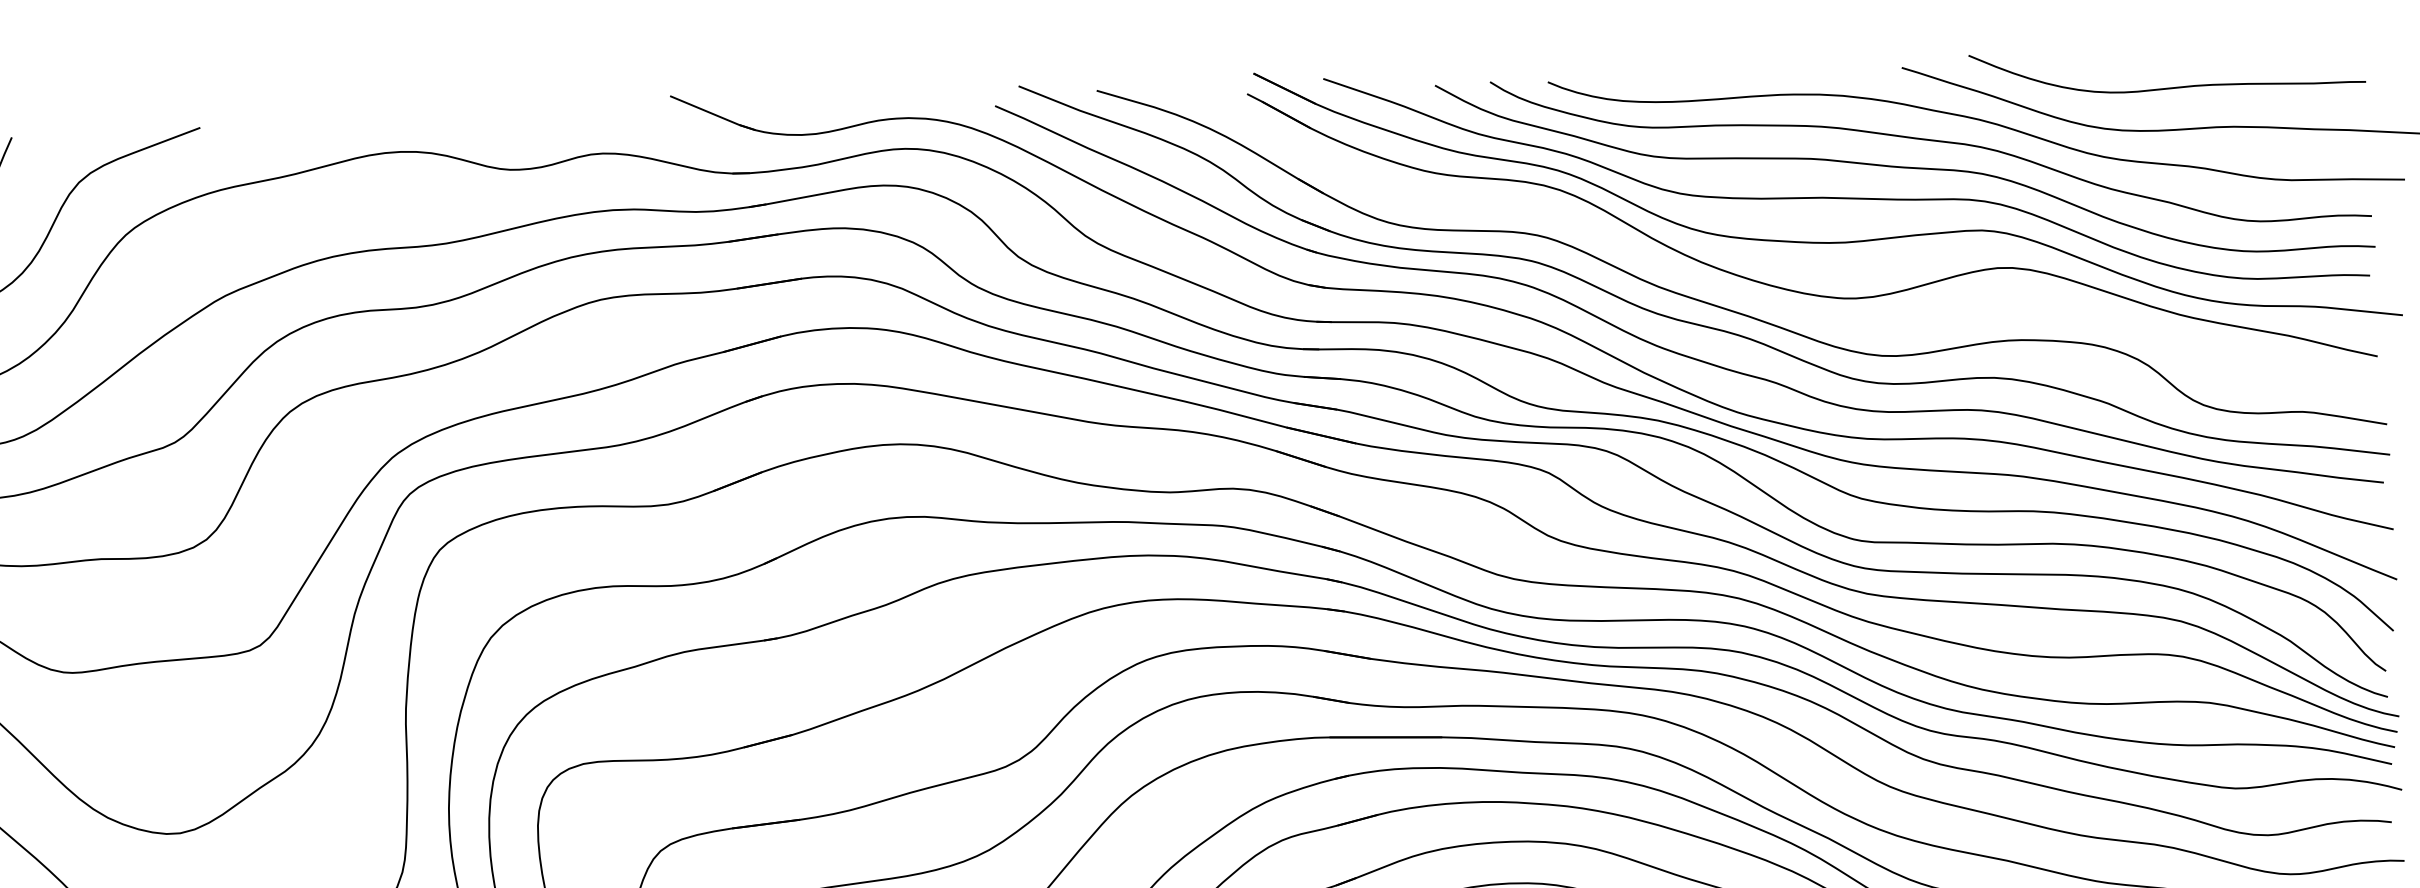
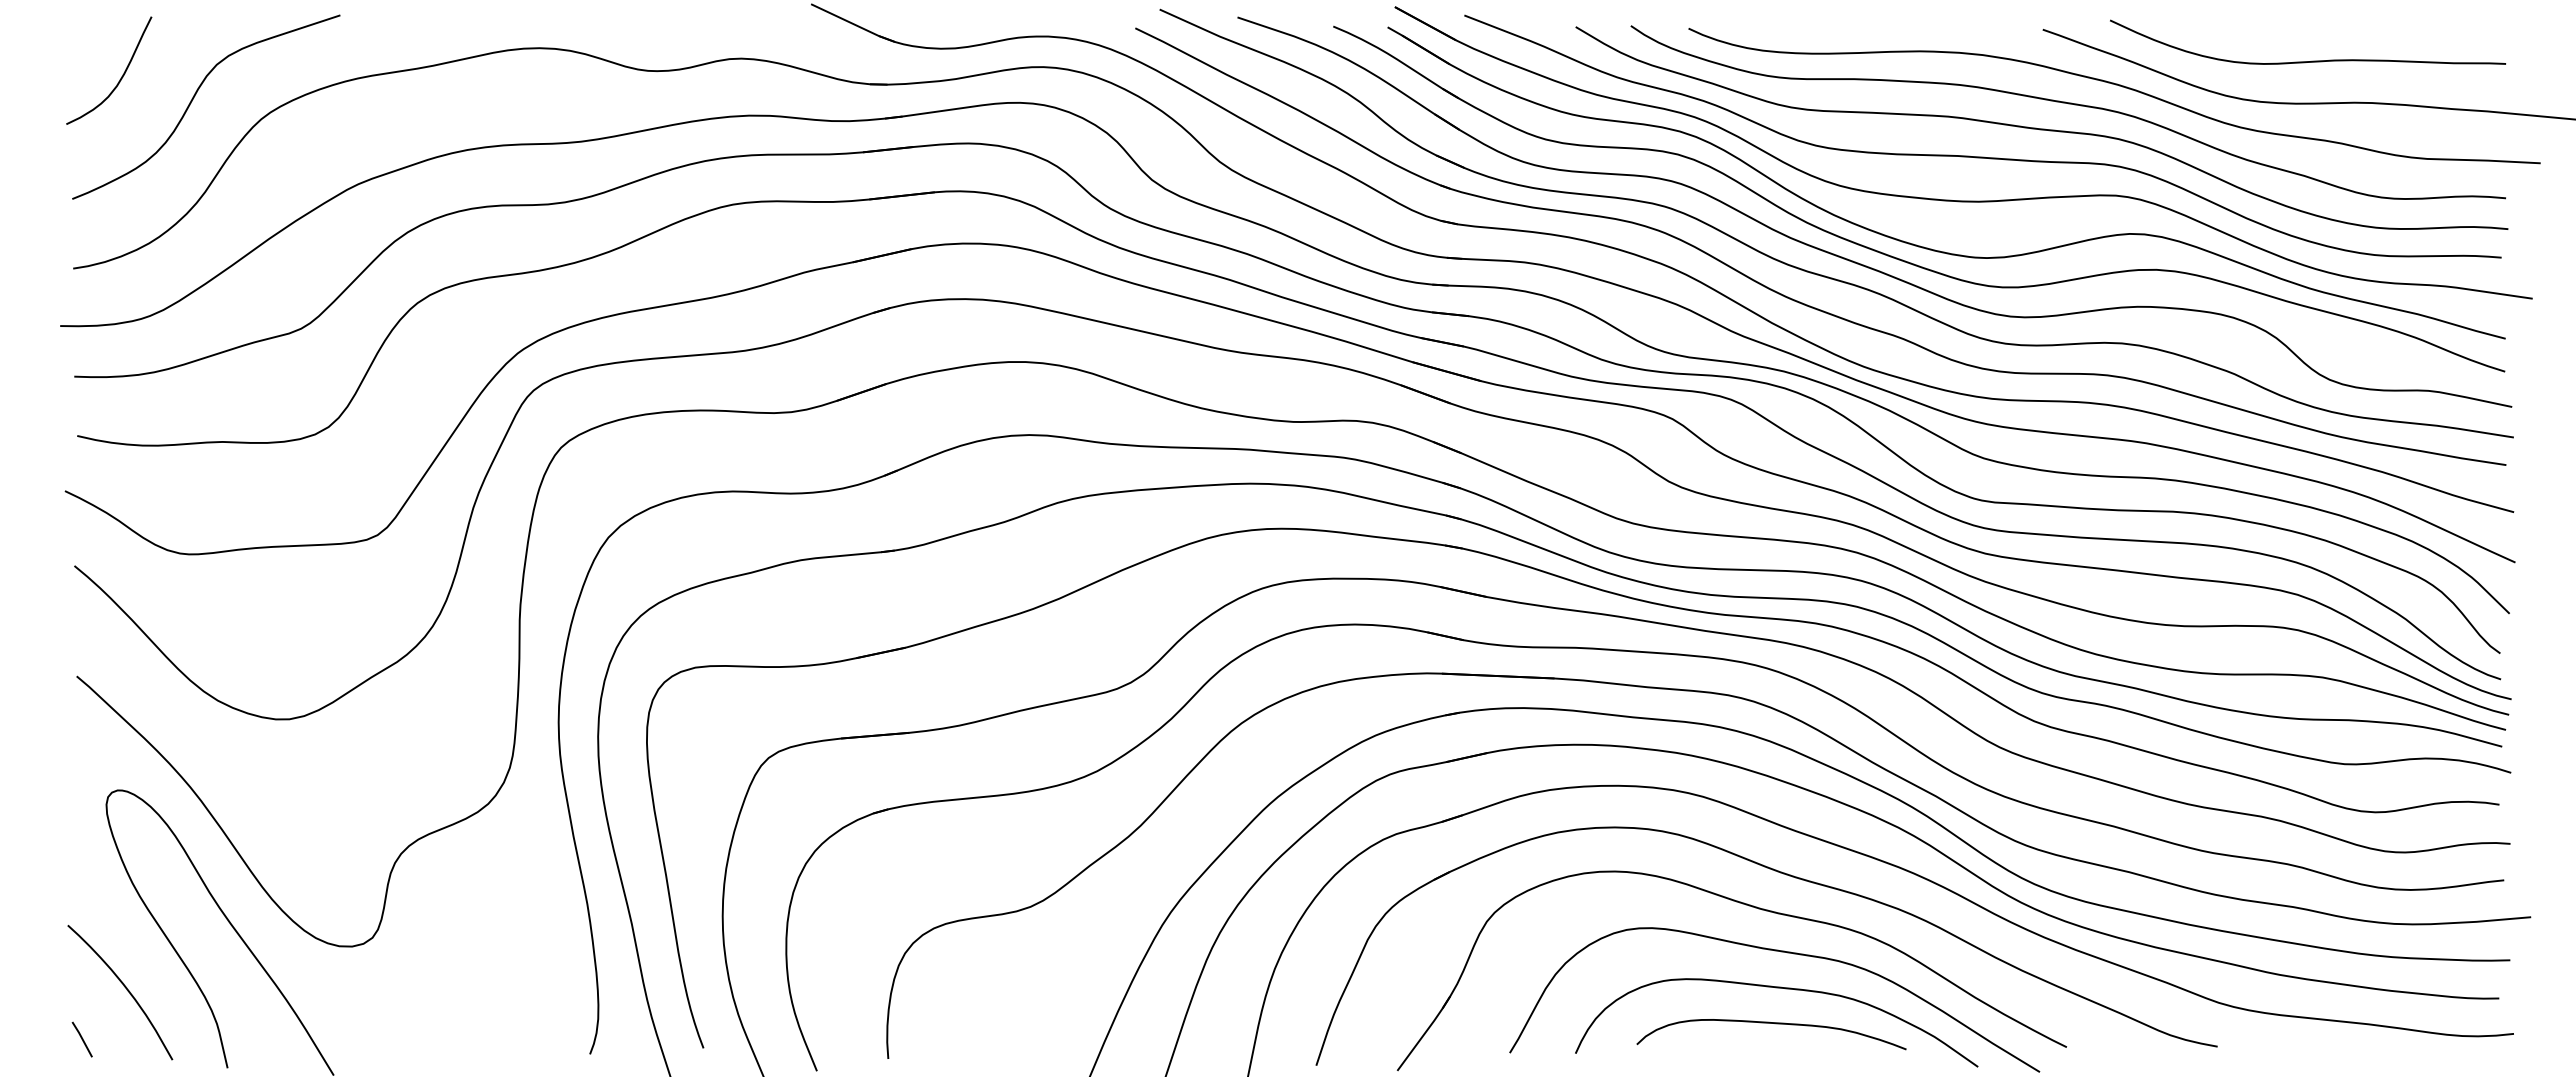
part: (1769, 302) -> (1900, 258), added

